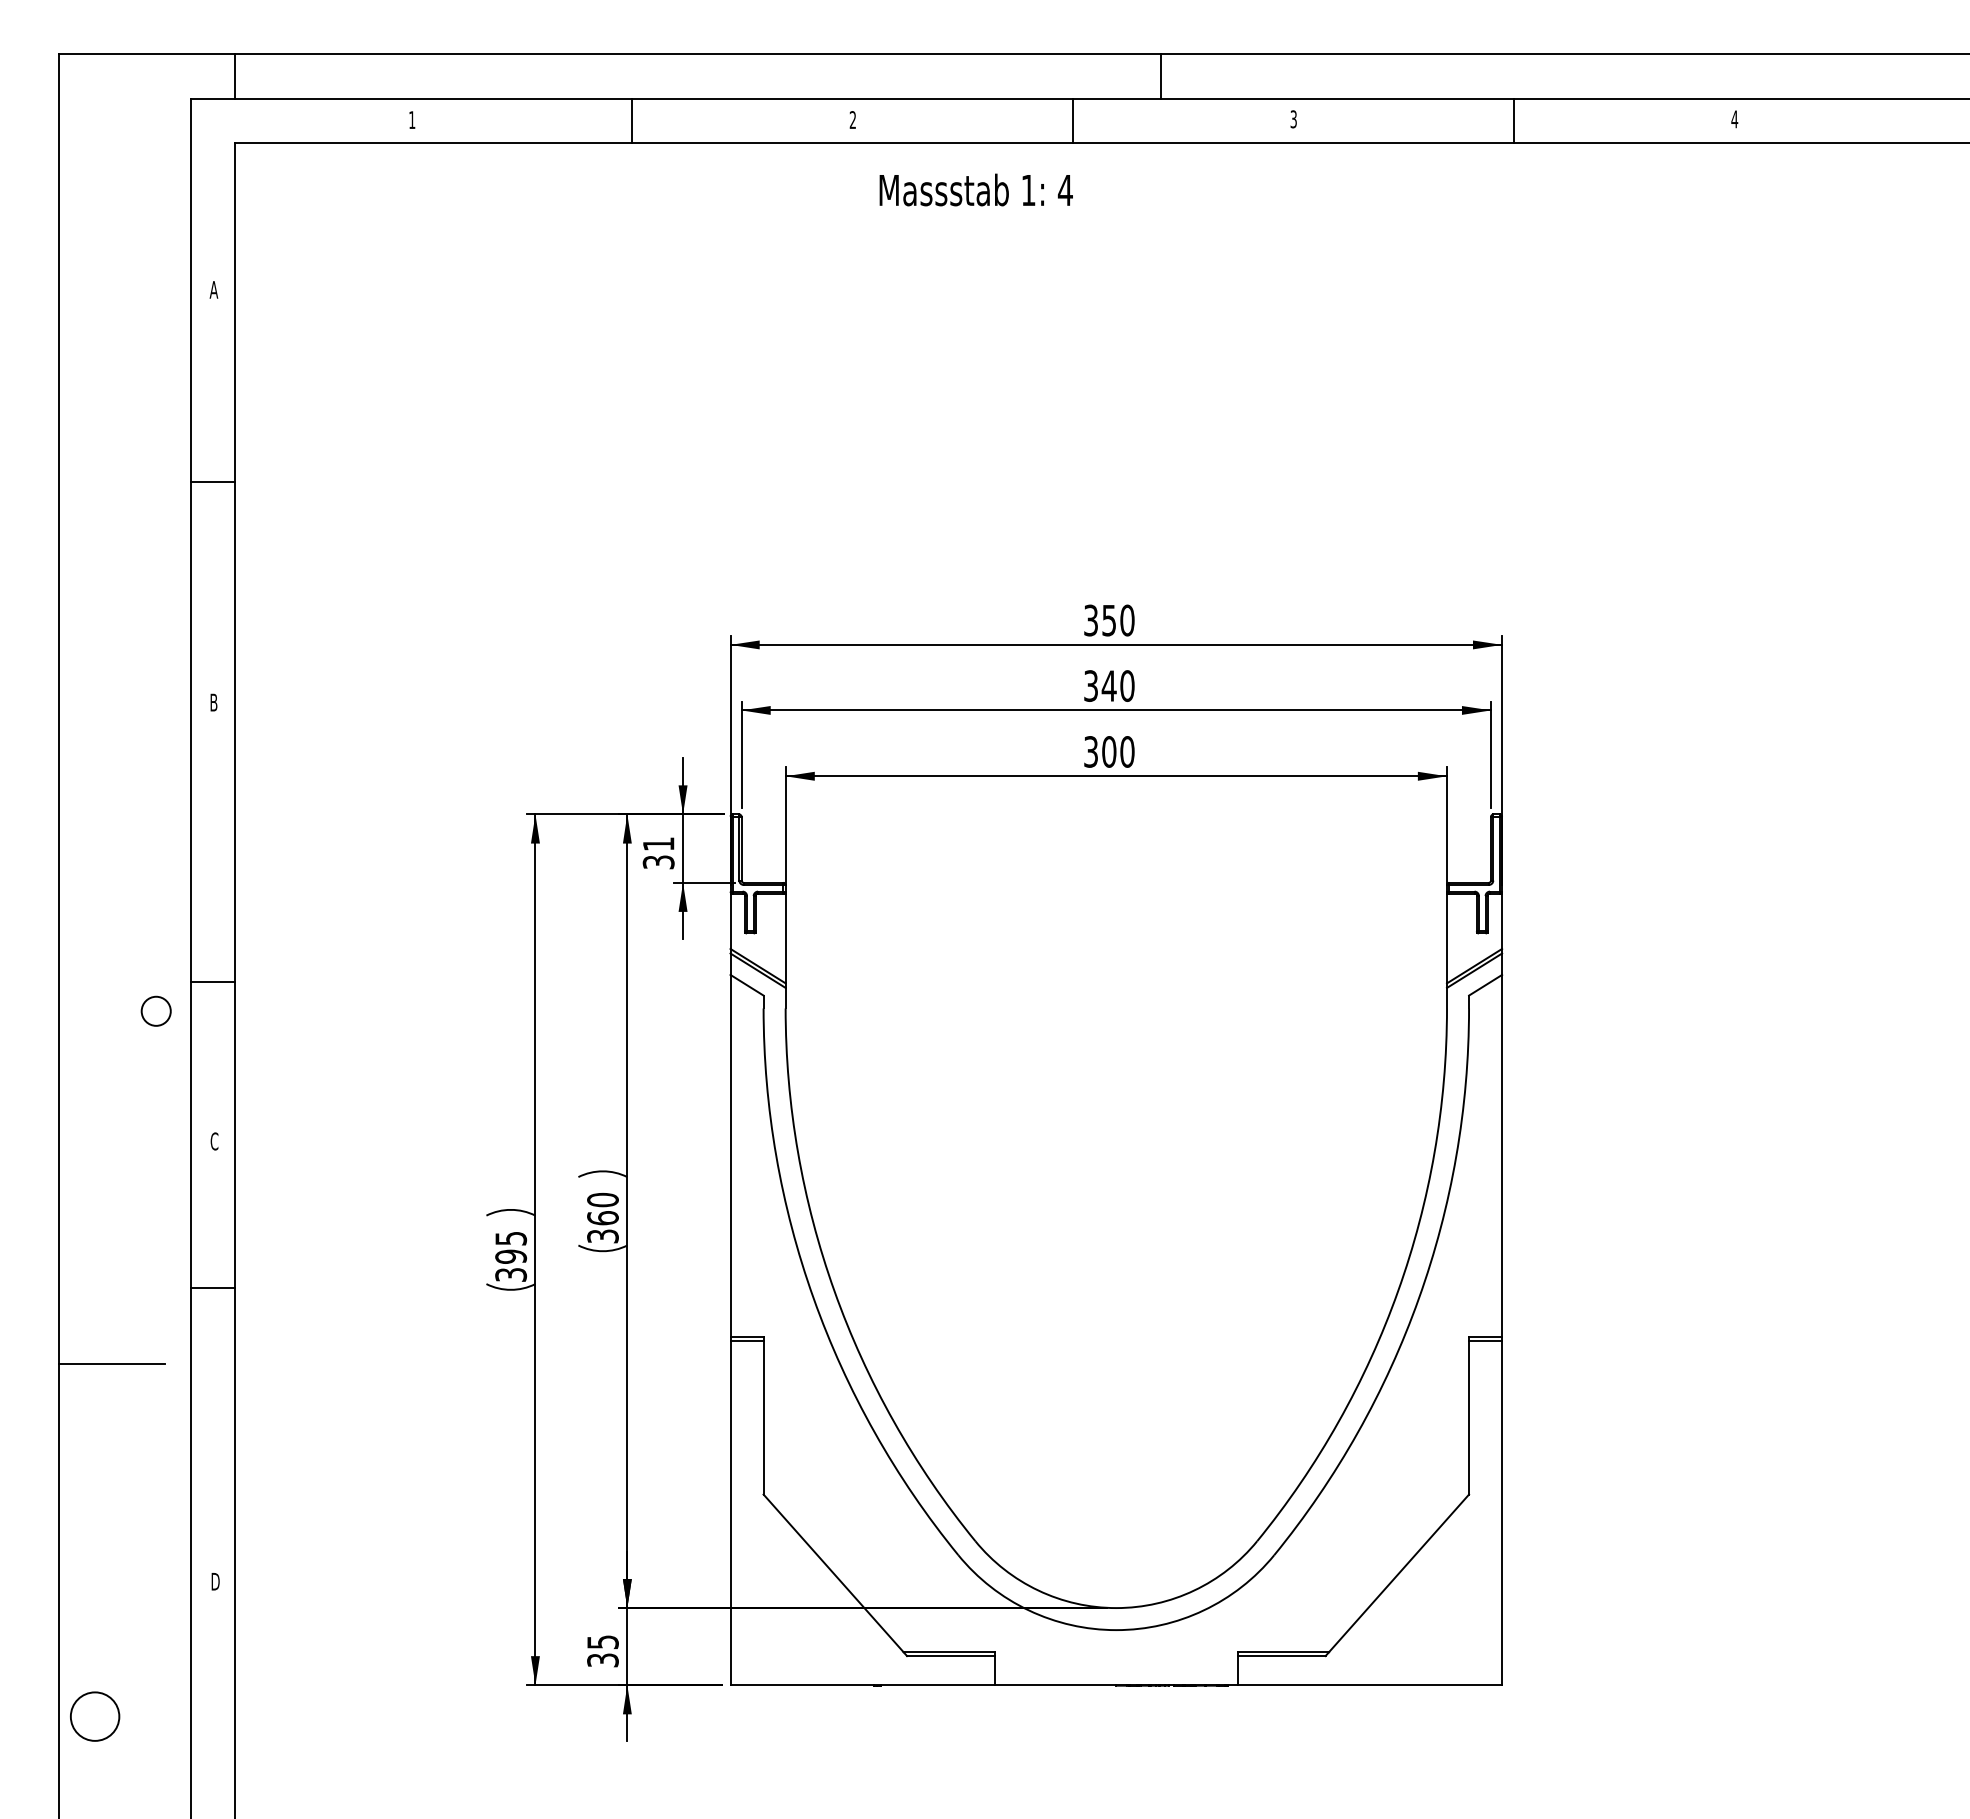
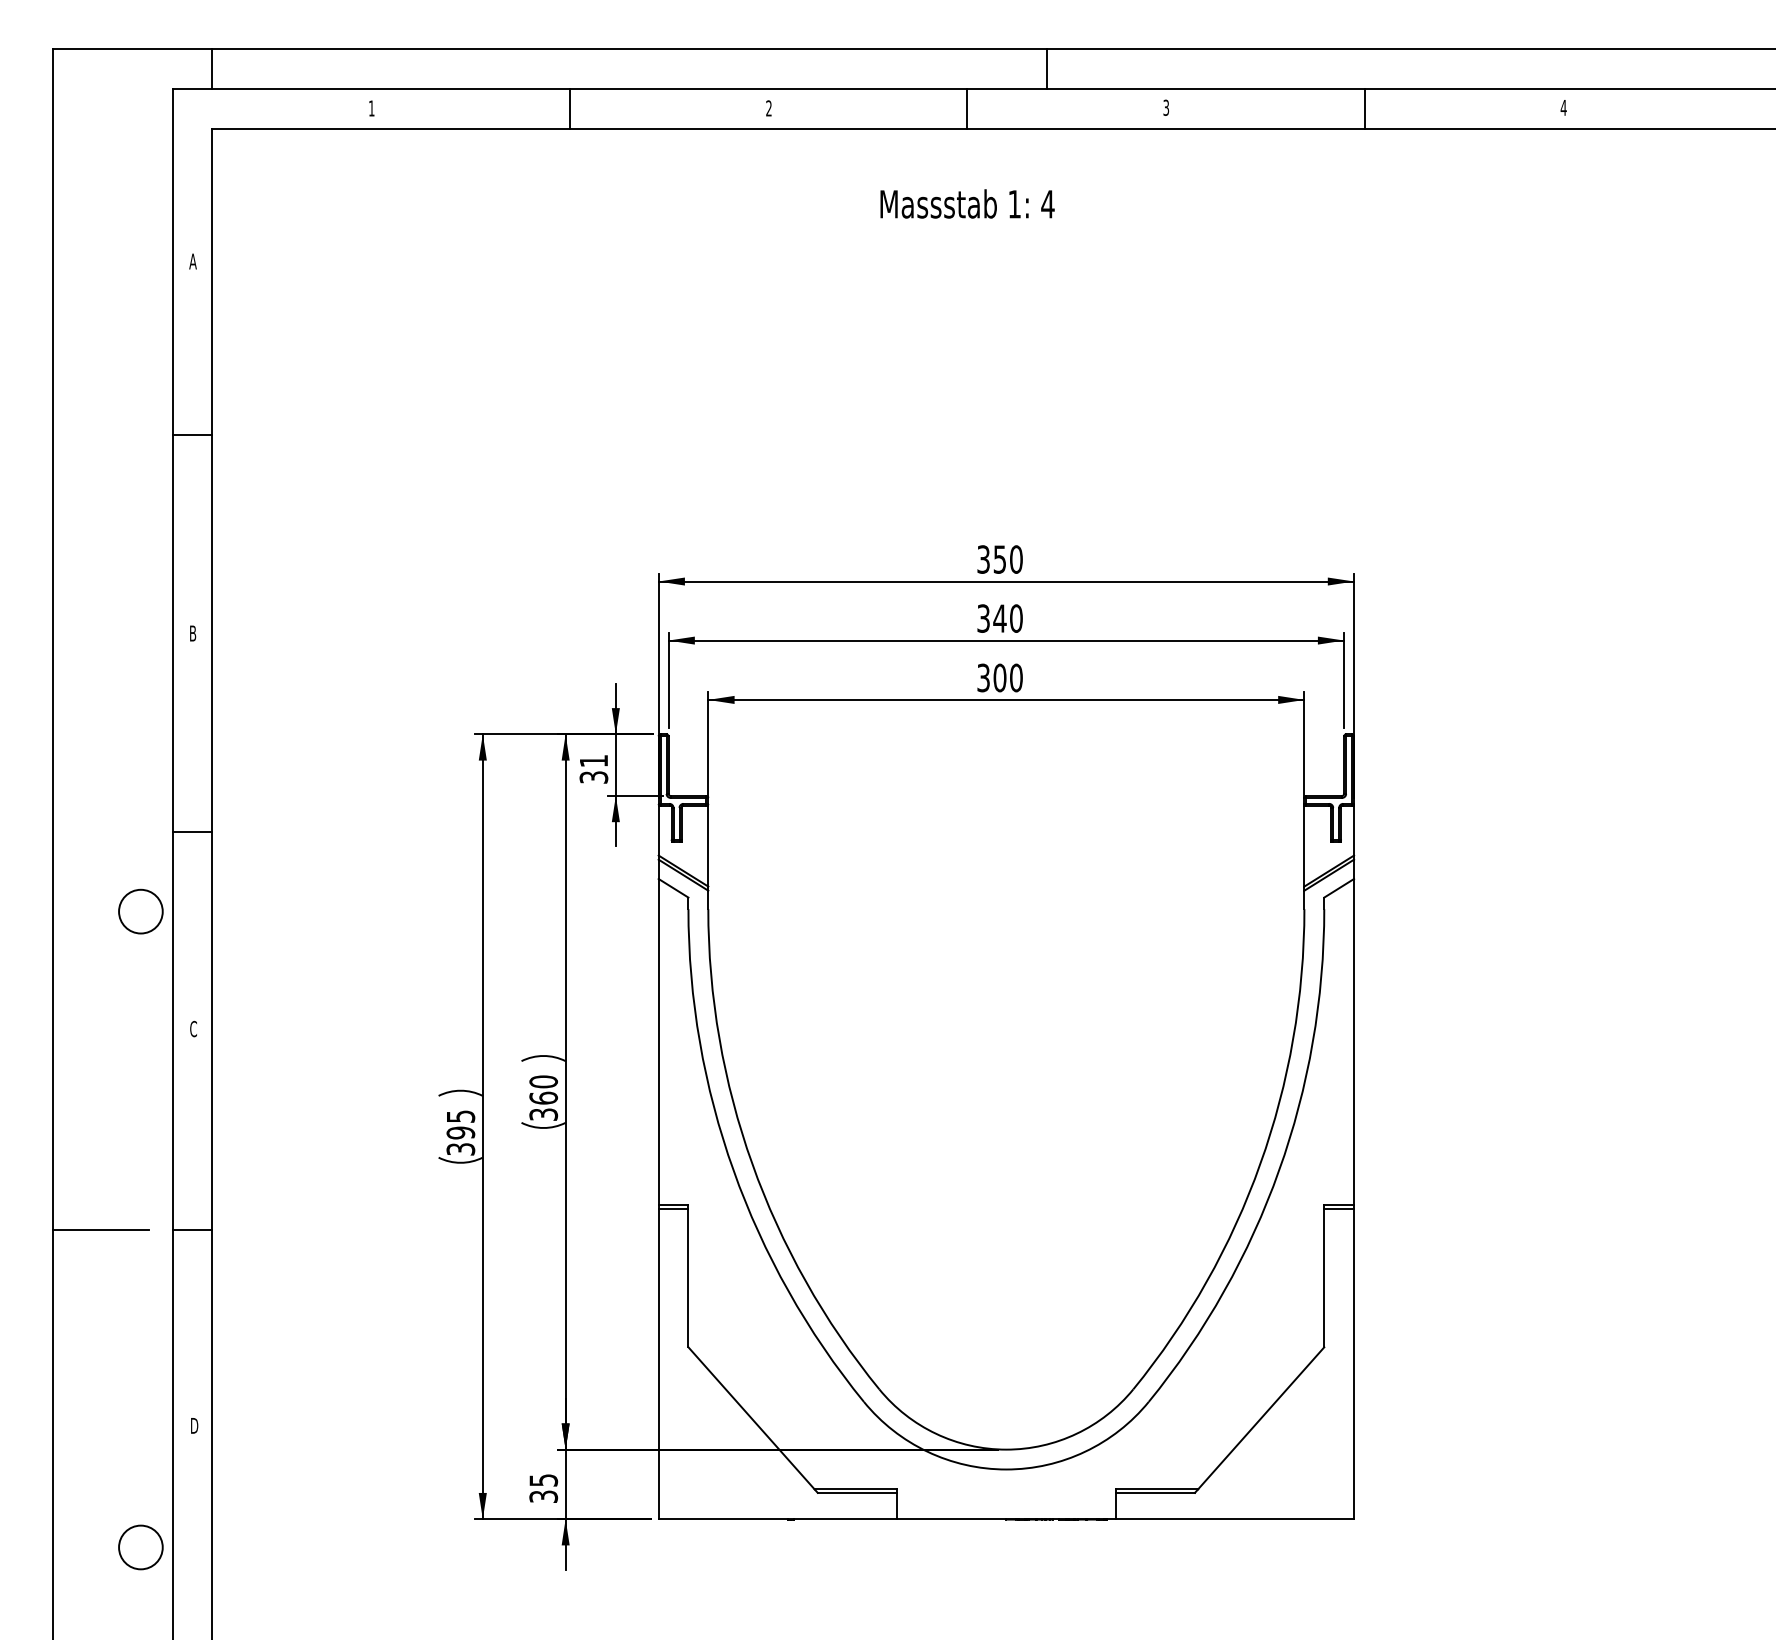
text: (975, 189) -> (966, 203), moved
line: (213, 982) -> (192, 832), moved
circle: (156, 1011) -> (141, 911), size x1.67
line: (213, 1287) -> (192, 1229), moved
circle: (95, 1716) -> (141, 1547), moved

